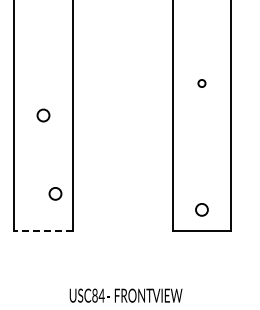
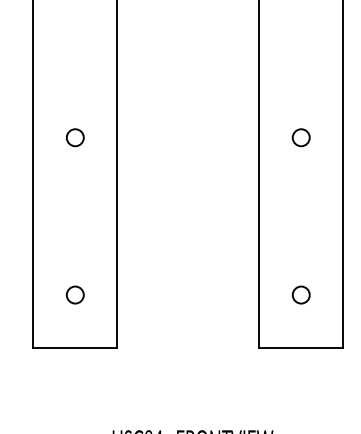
circle: (201, 83) -> (300, 137), size x1.67
circle: (43, 115) -> (75, 137), moved
circle: (55, 193) -> (75, 294), moved
circle: (201, 209) -> (300, 294), moved
line: (43, 230) -> (75, 347), dashed -> solid

